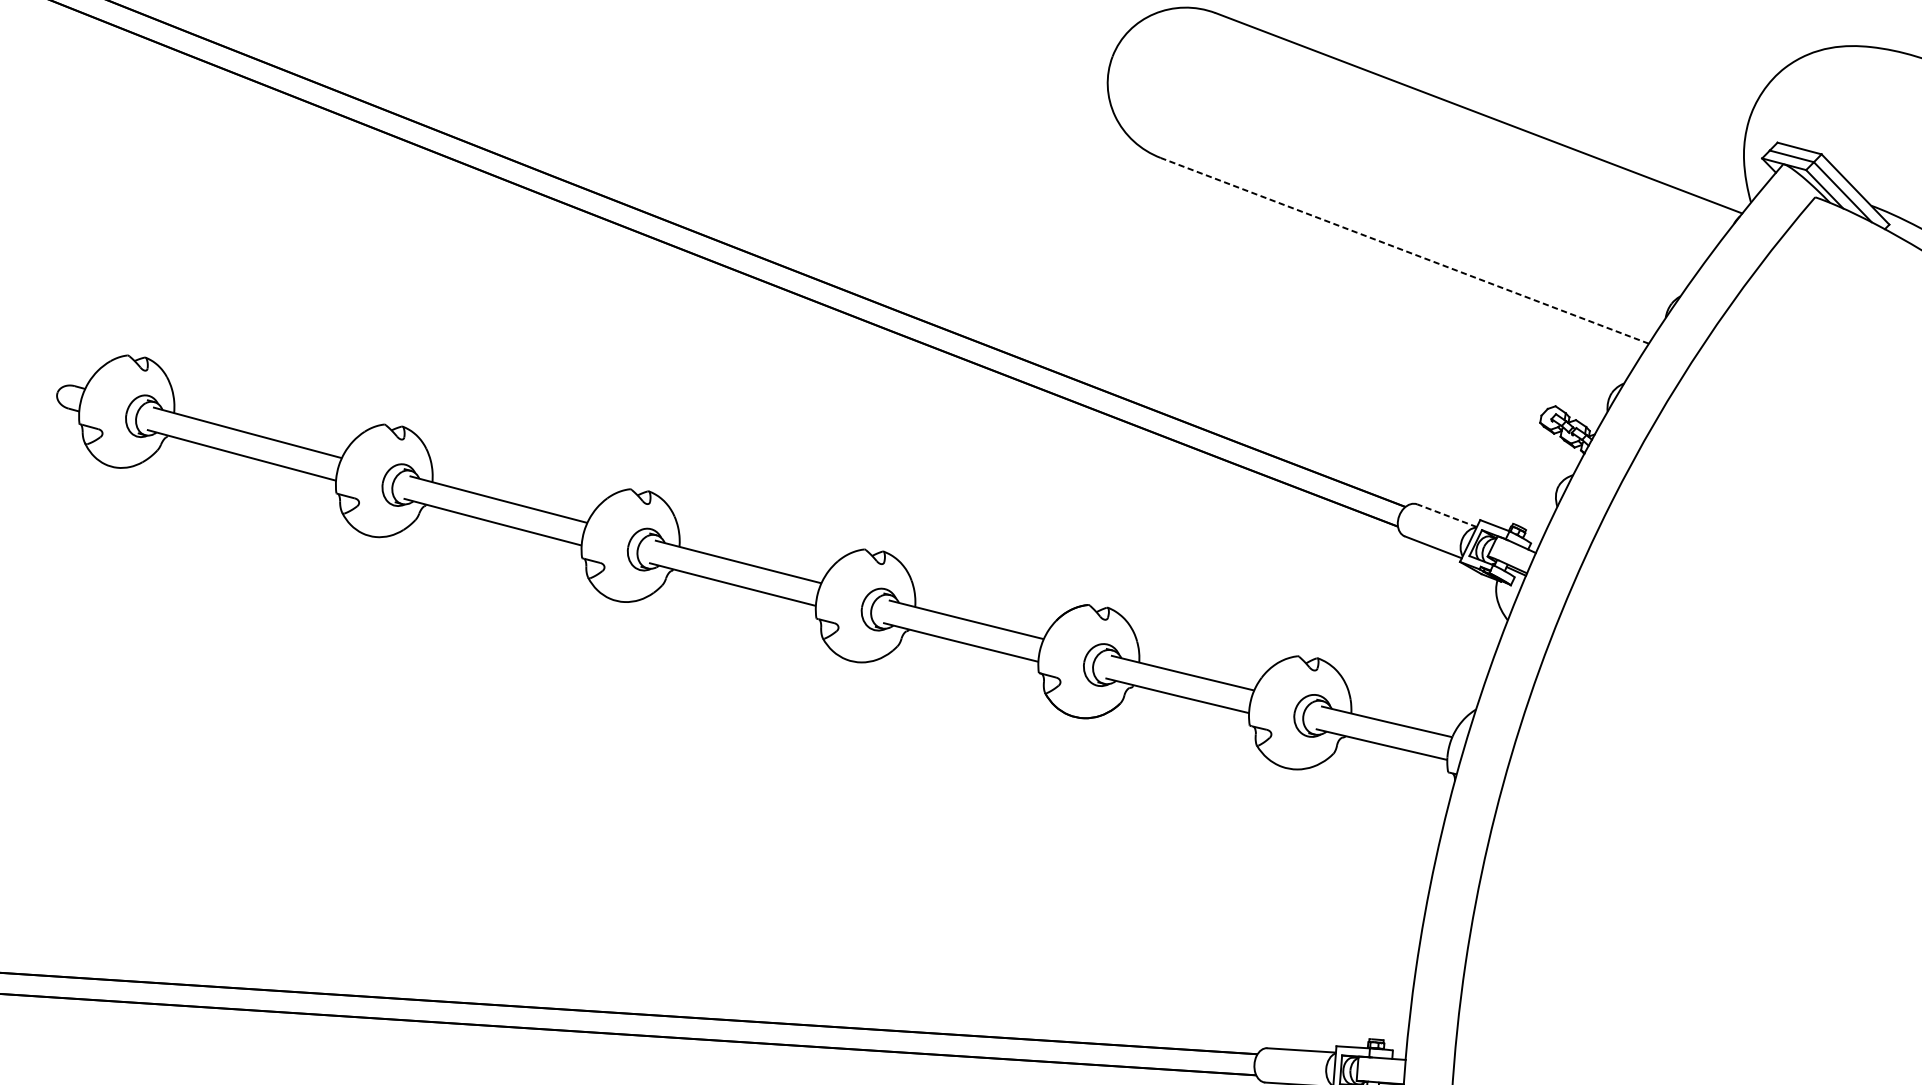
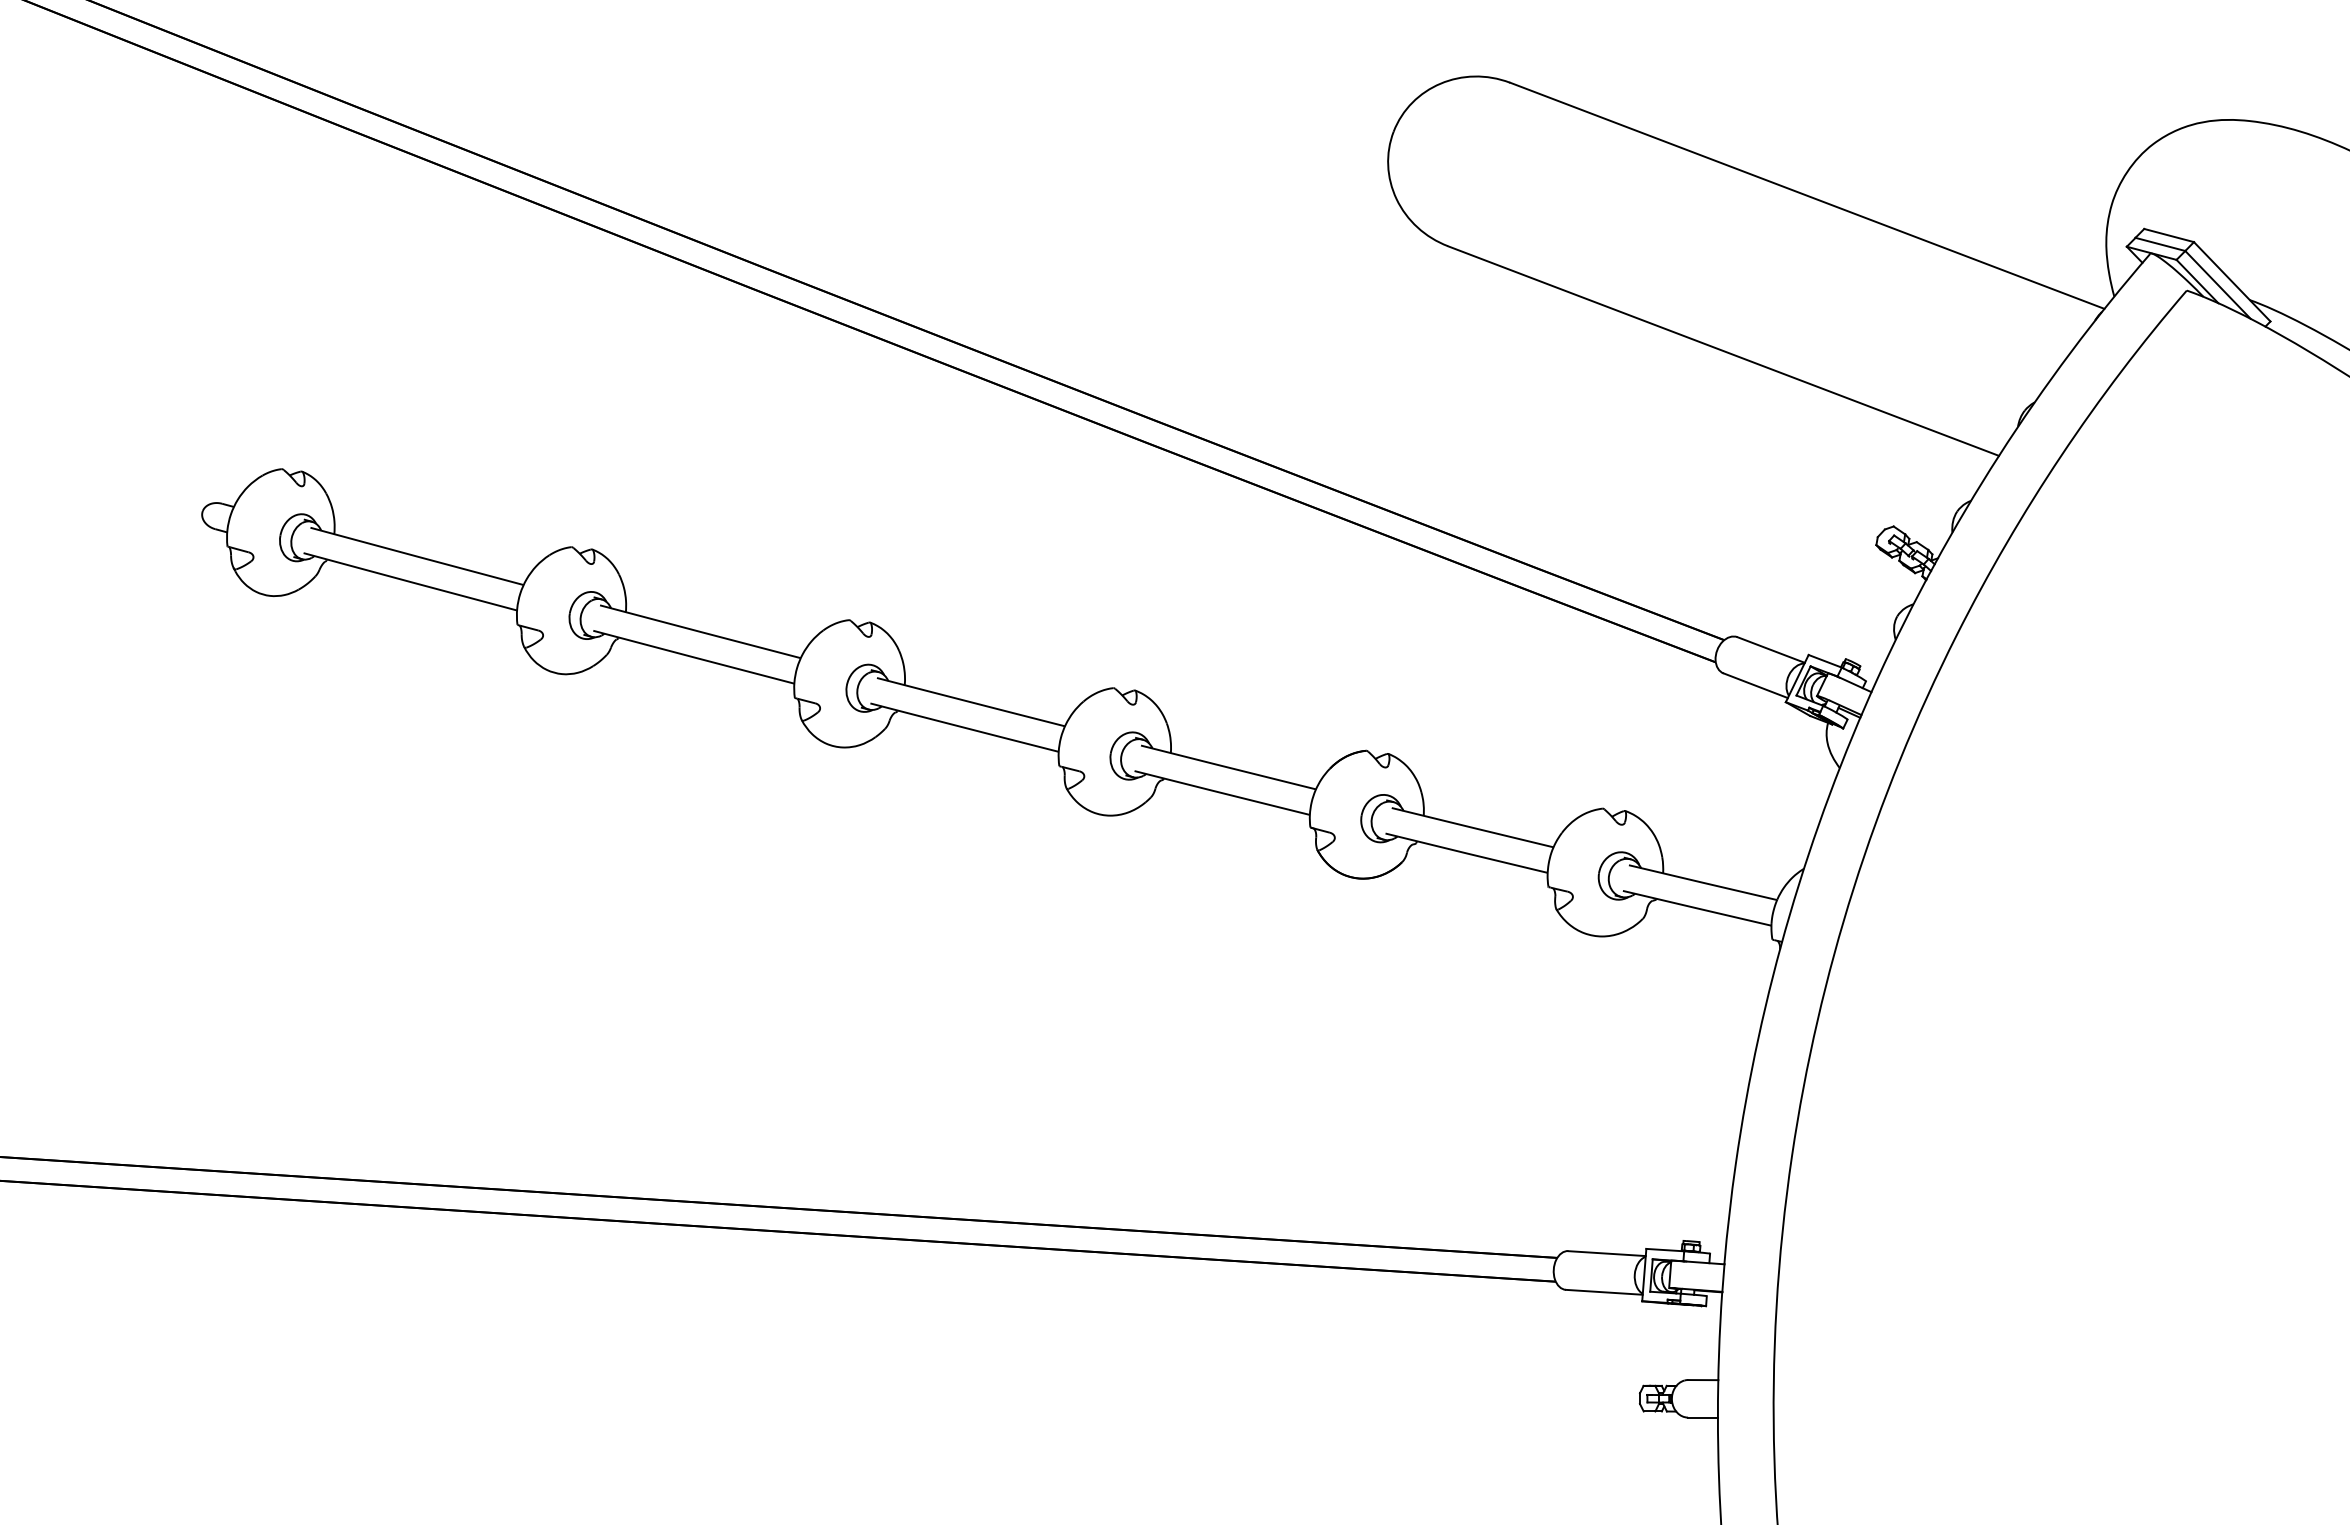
line: (1404, 251) -> (1723, 351), dashed -> solid
line: (1446, 515) -> (1770, 649), dashed -> solid

